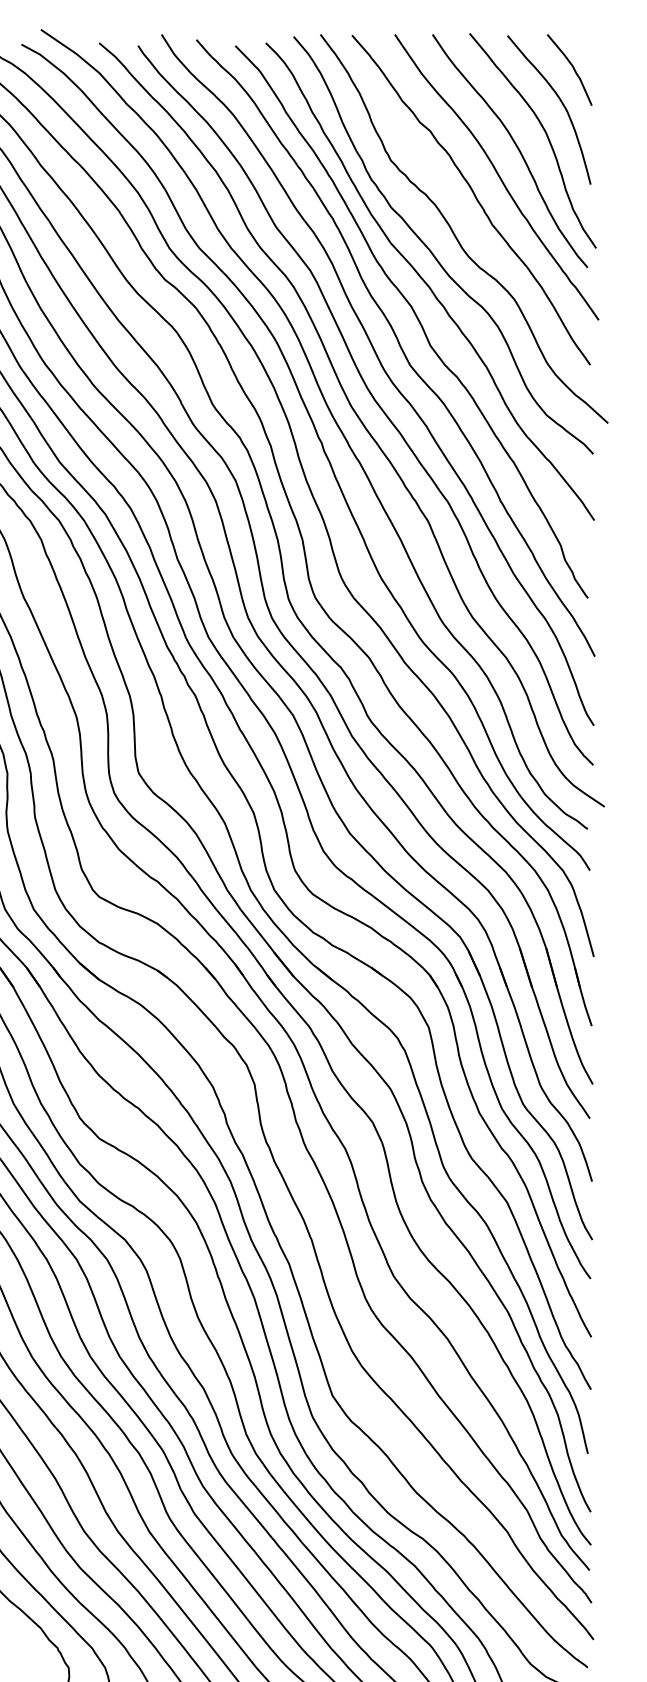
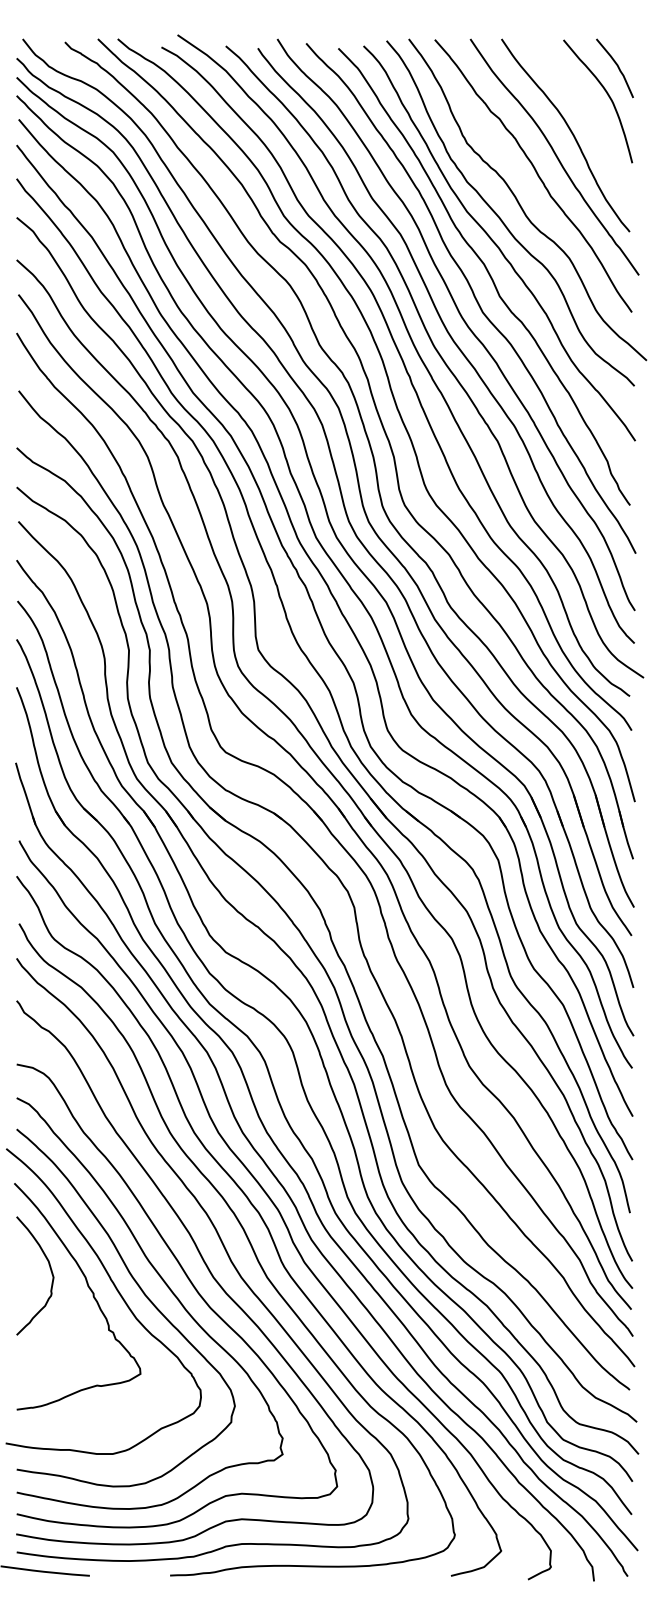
curve: (544, 134) -> (594, 121), removed

